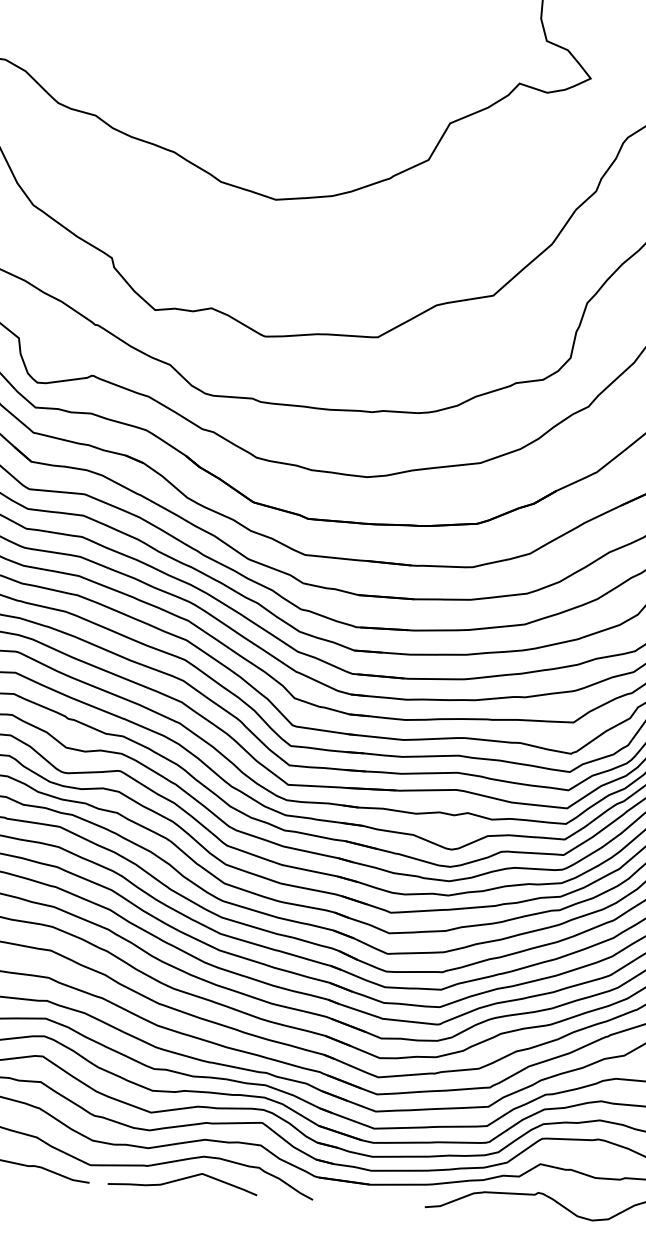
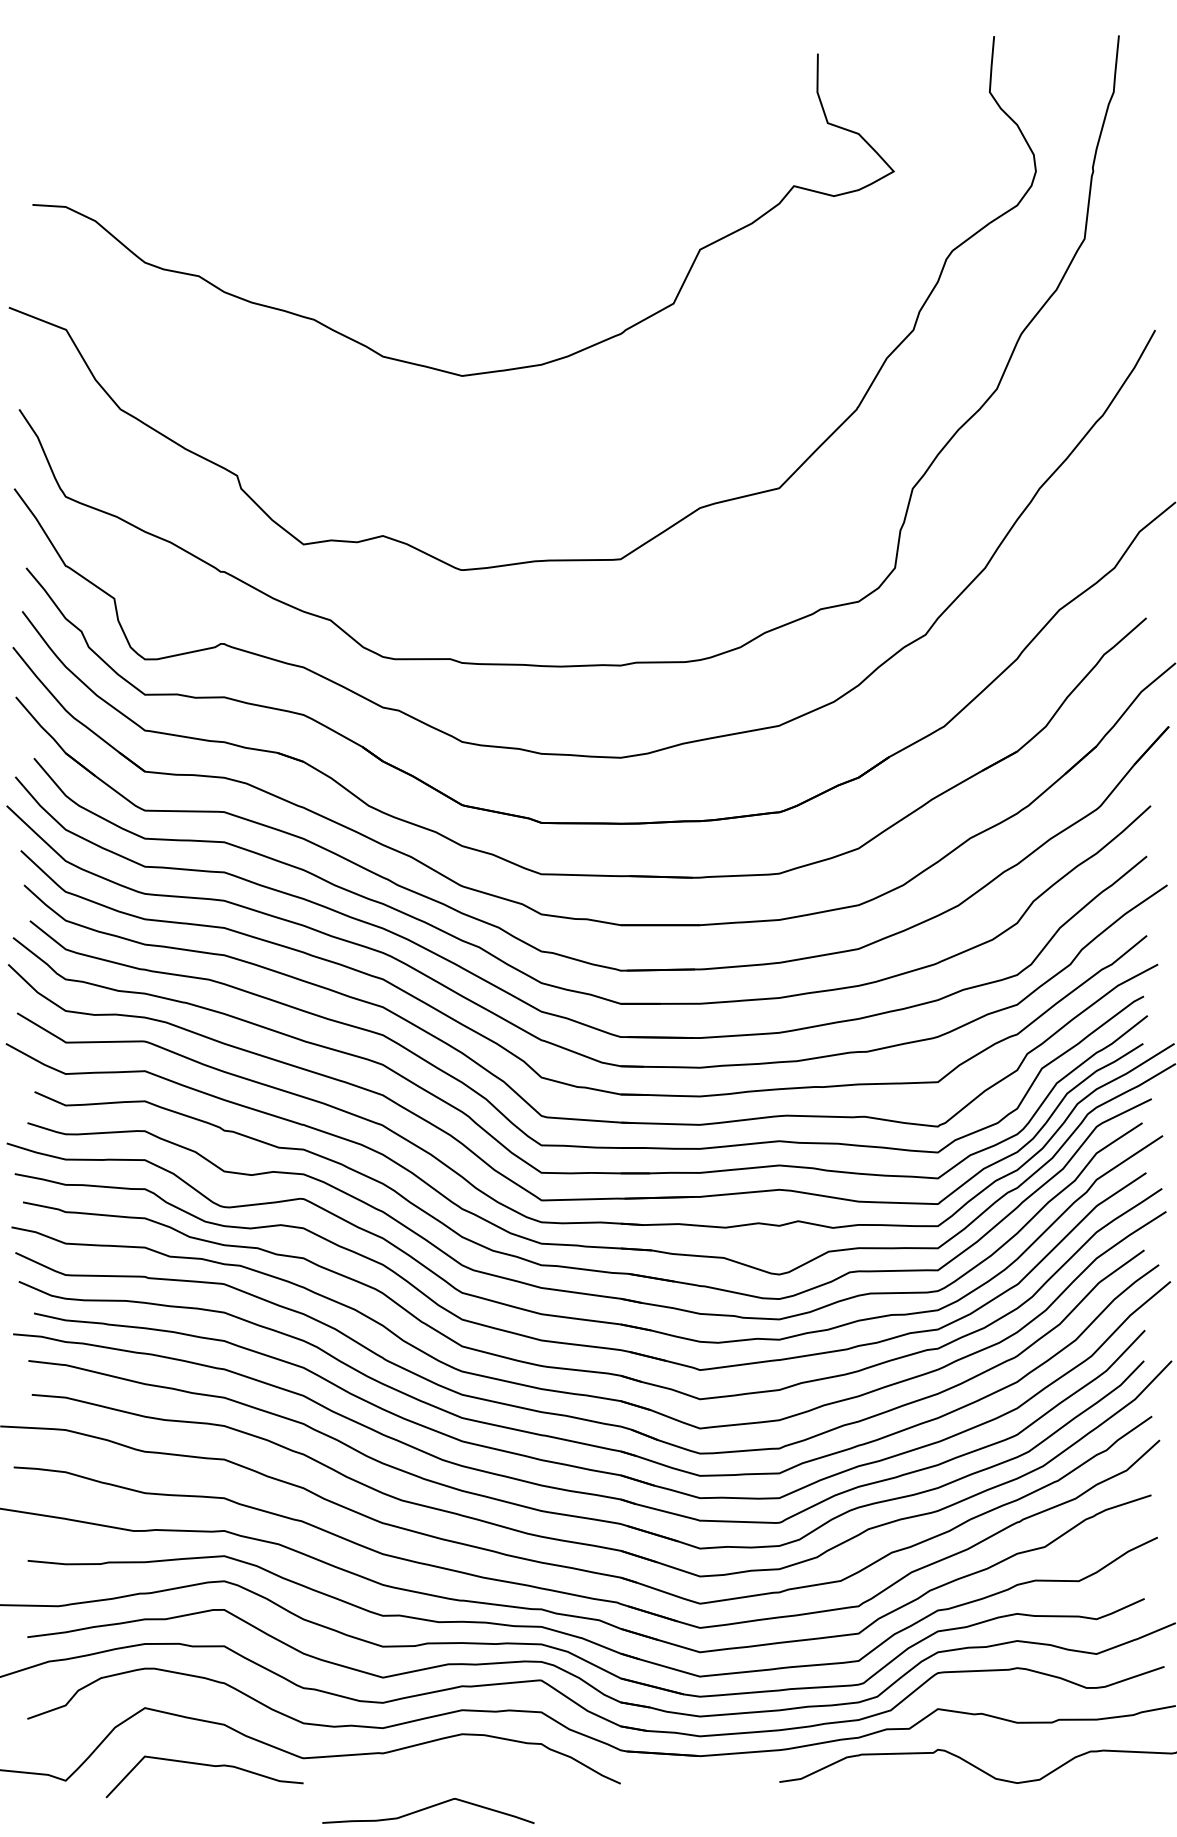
curve: (183, 1179) -> (428, 1808), moved

